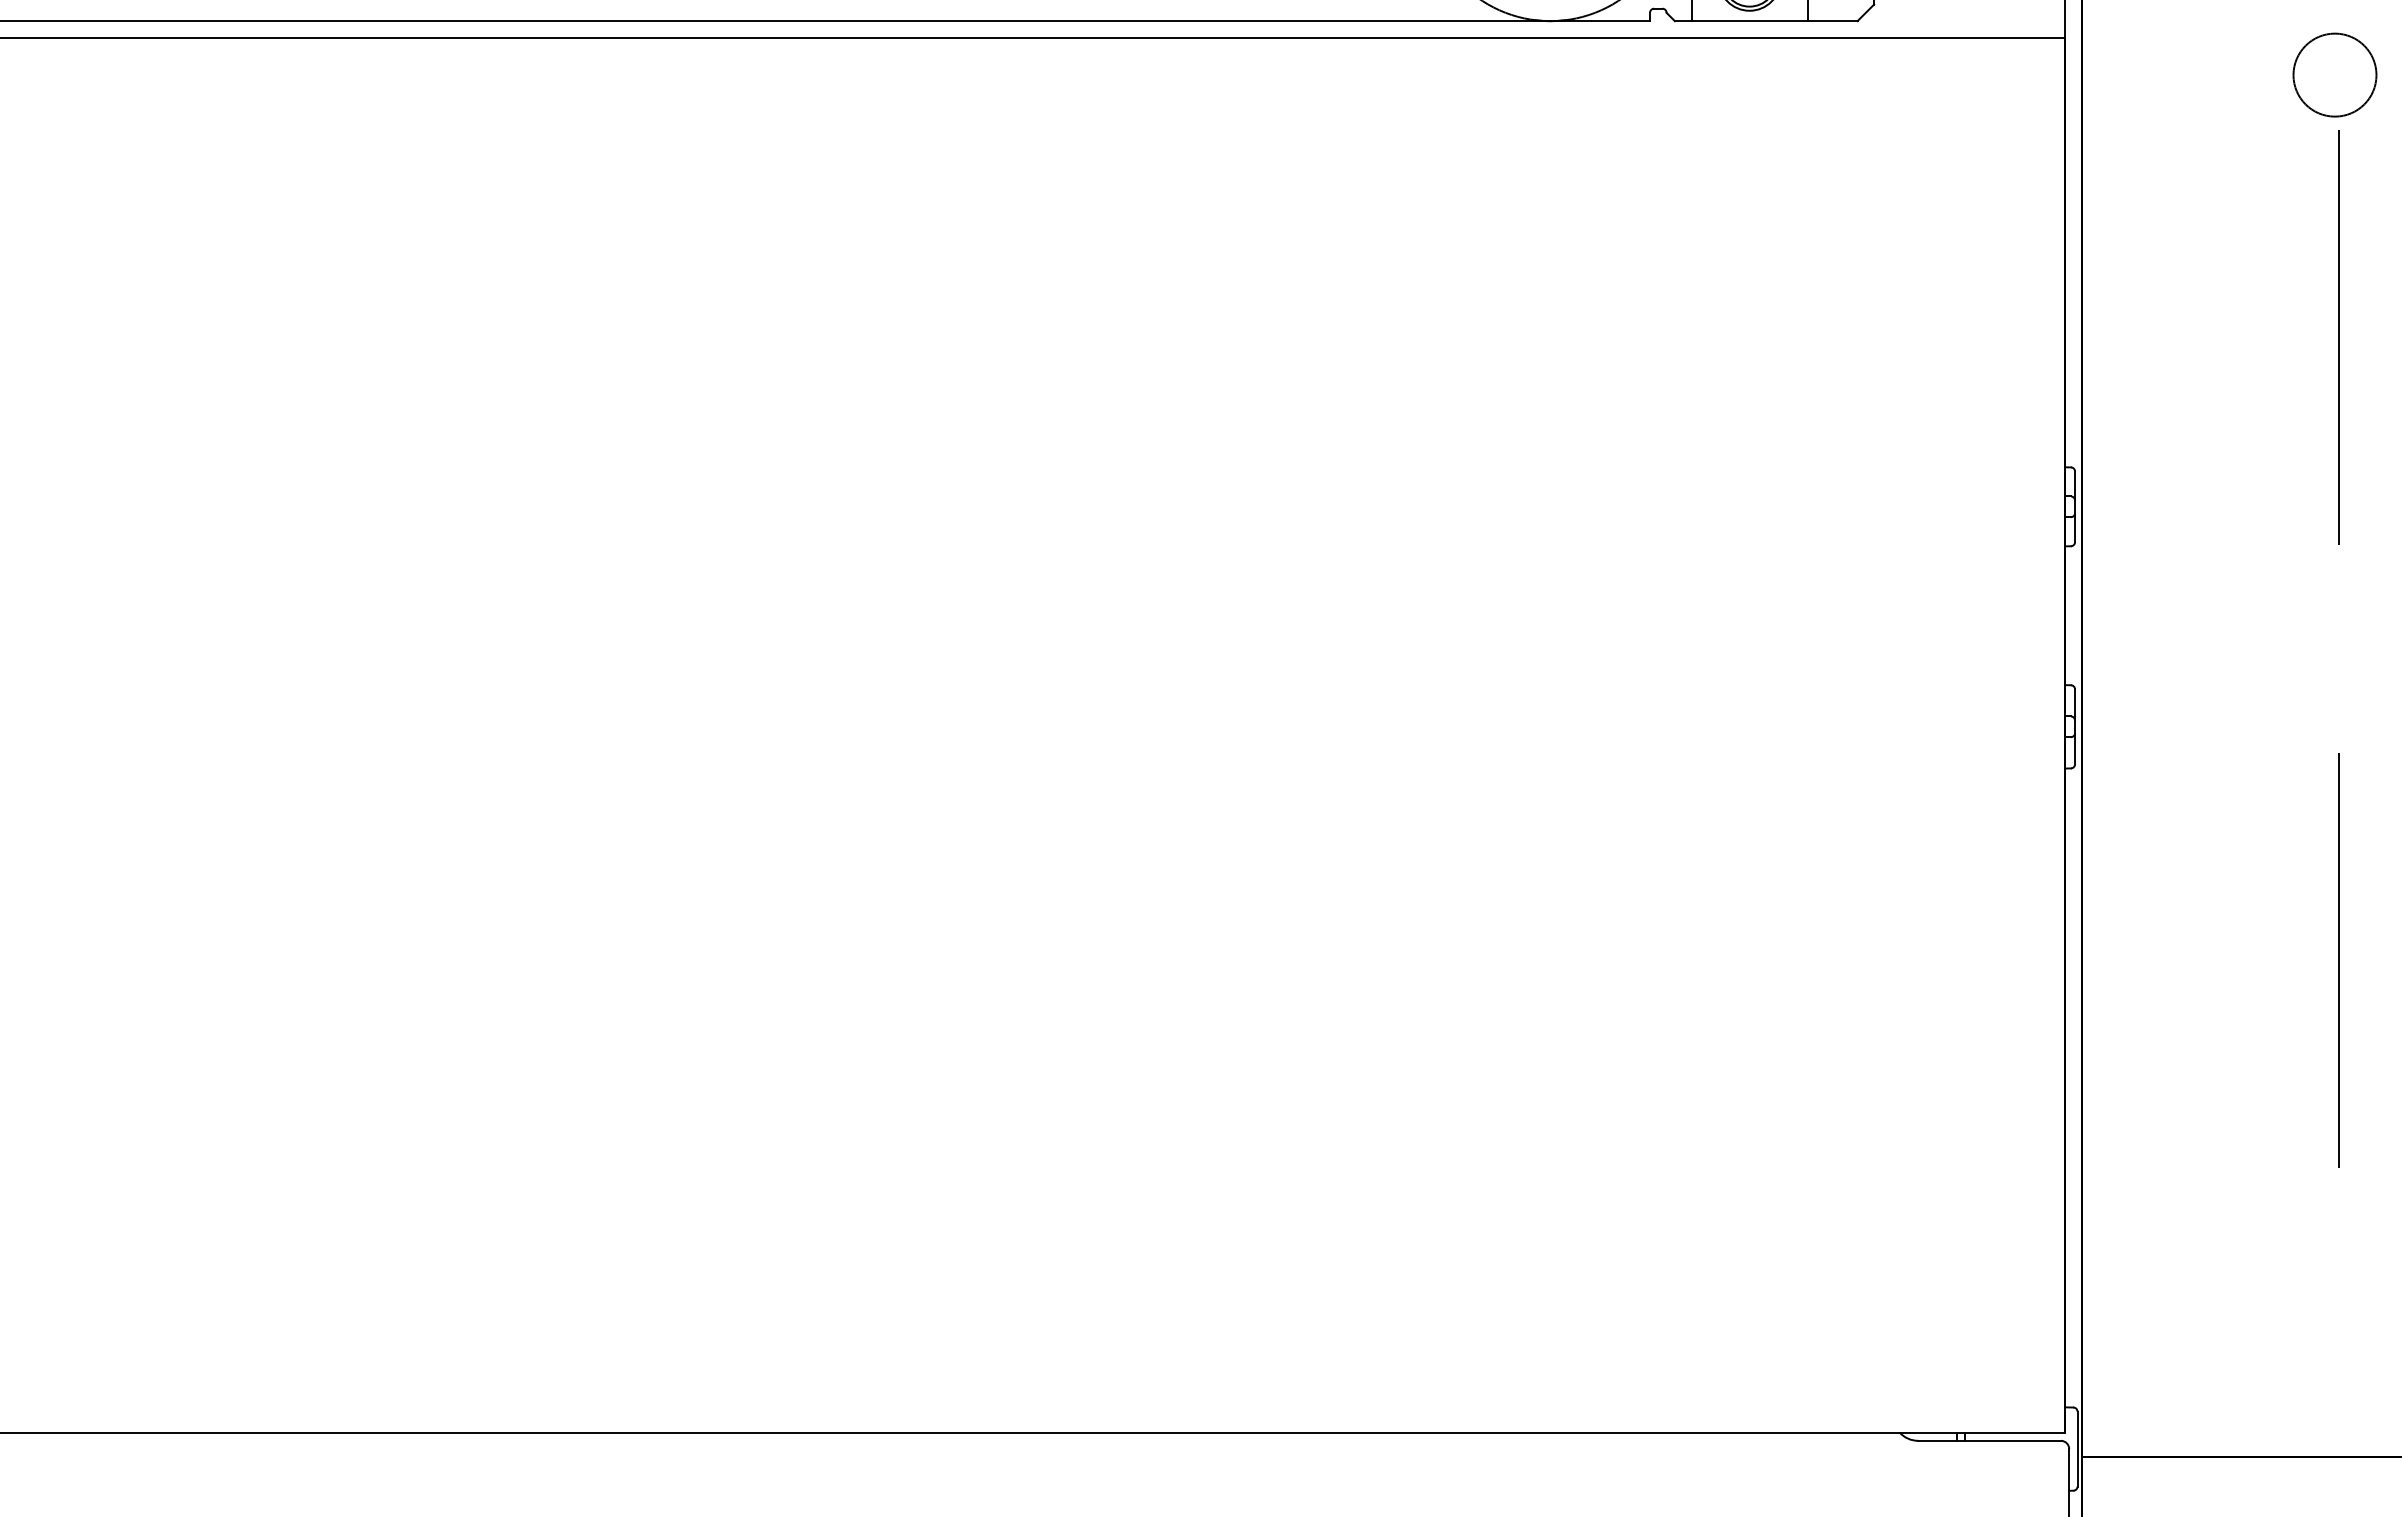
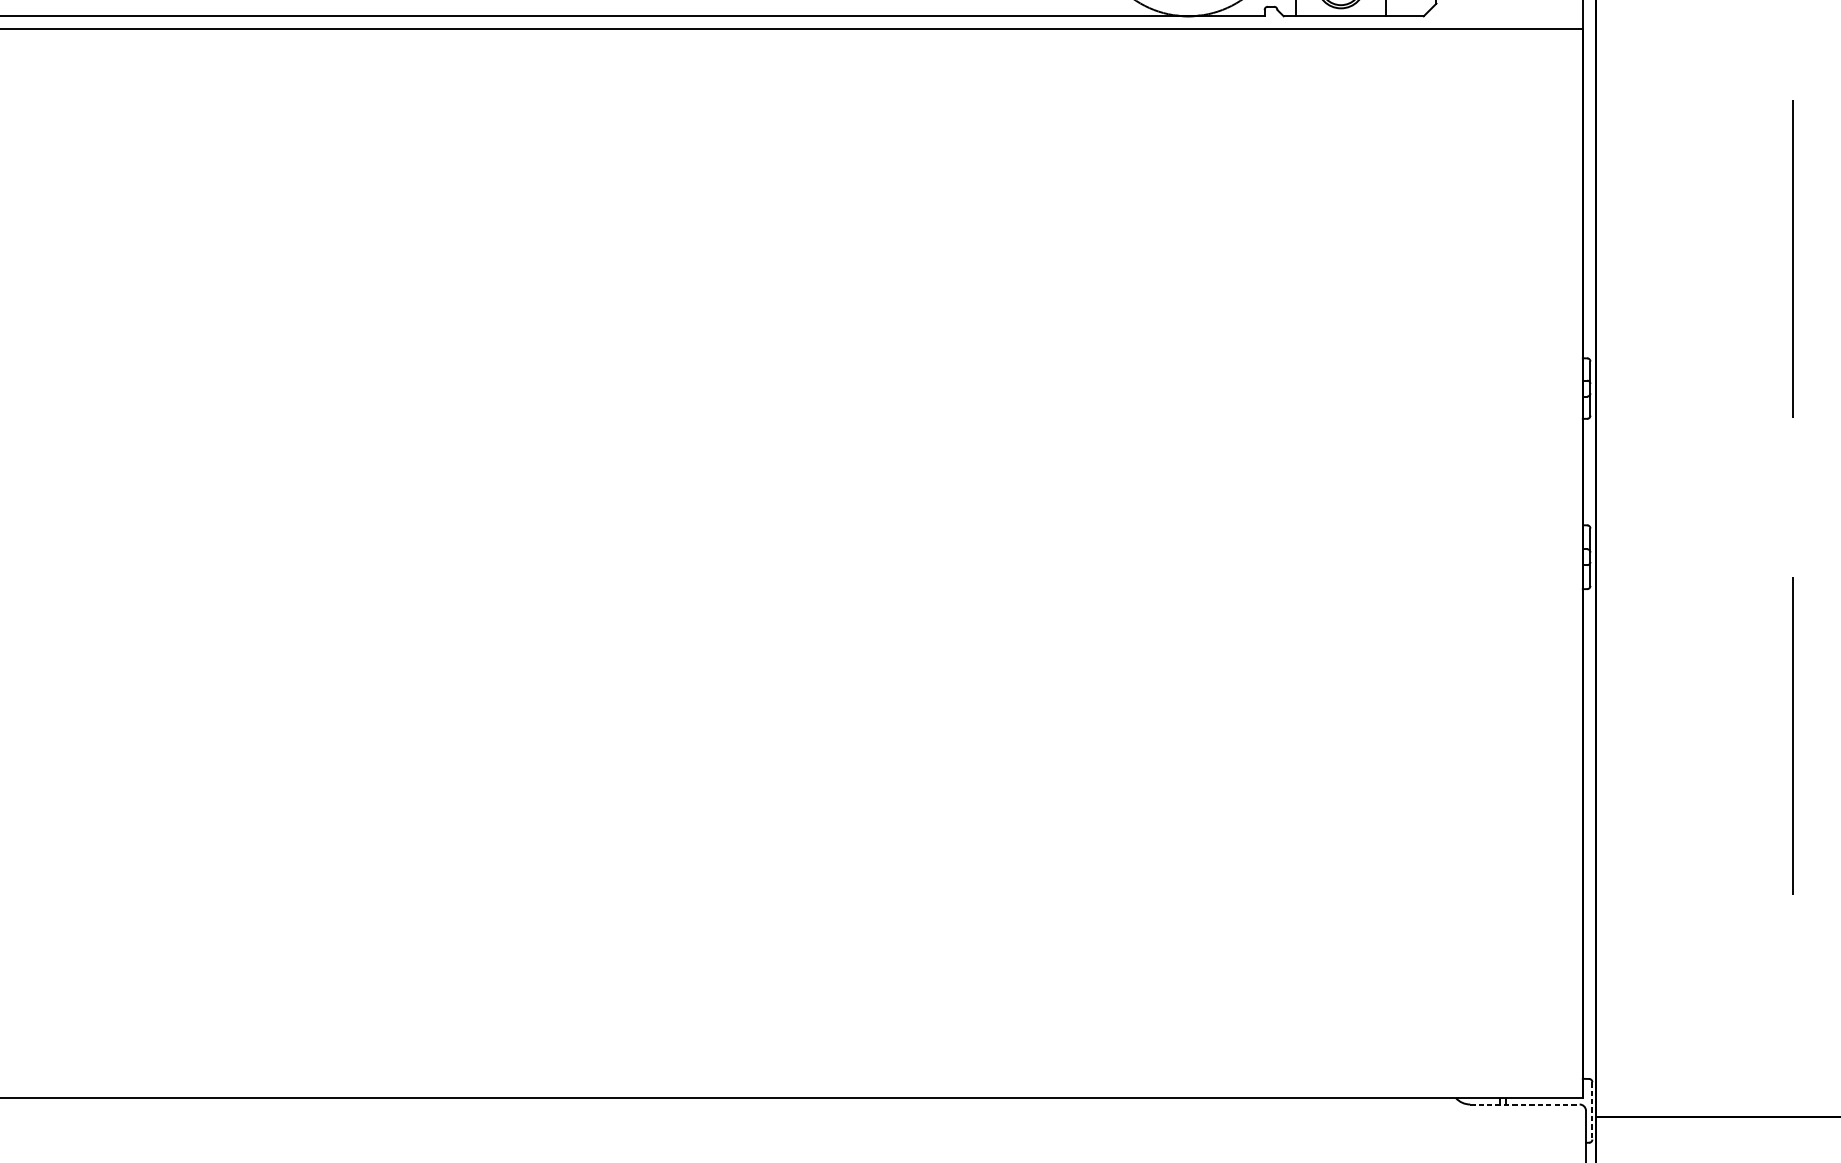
circle: (2334, 74) -> (1789, 57), removed
line: (1990, 1440) -> (1525, 1104), solid -> dashed
line: (2077, 1449) -> (1592, 1111), solid -> dashed

